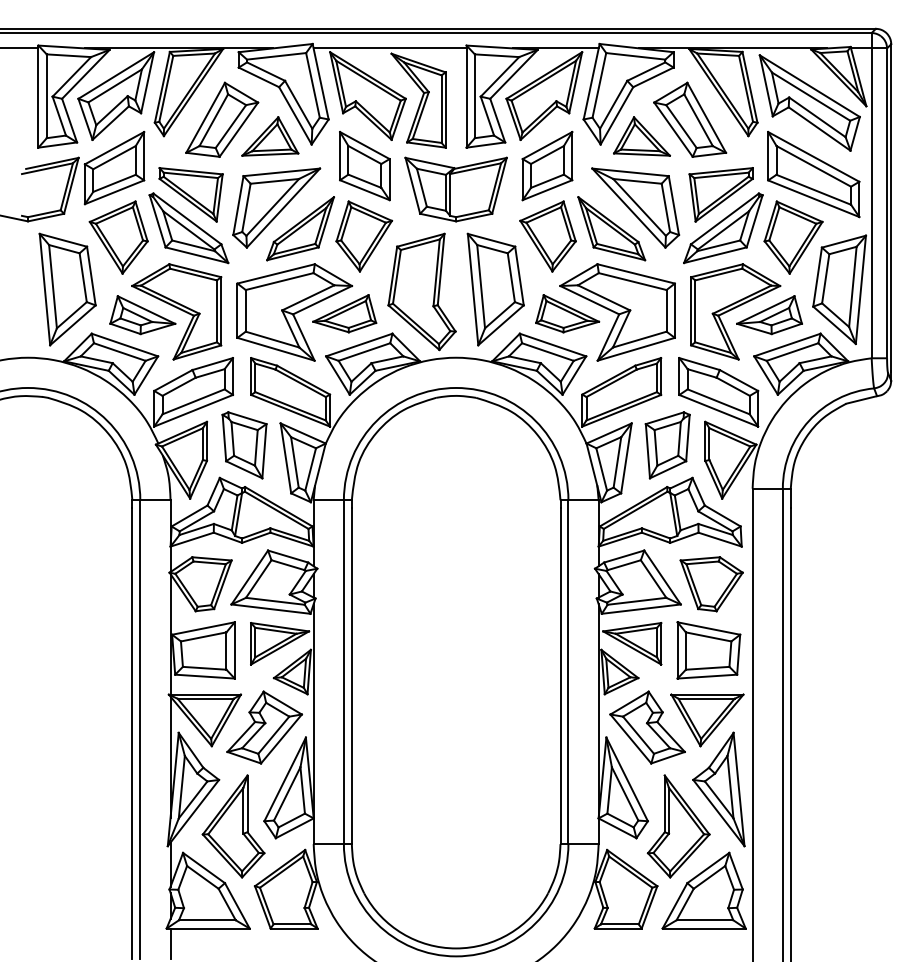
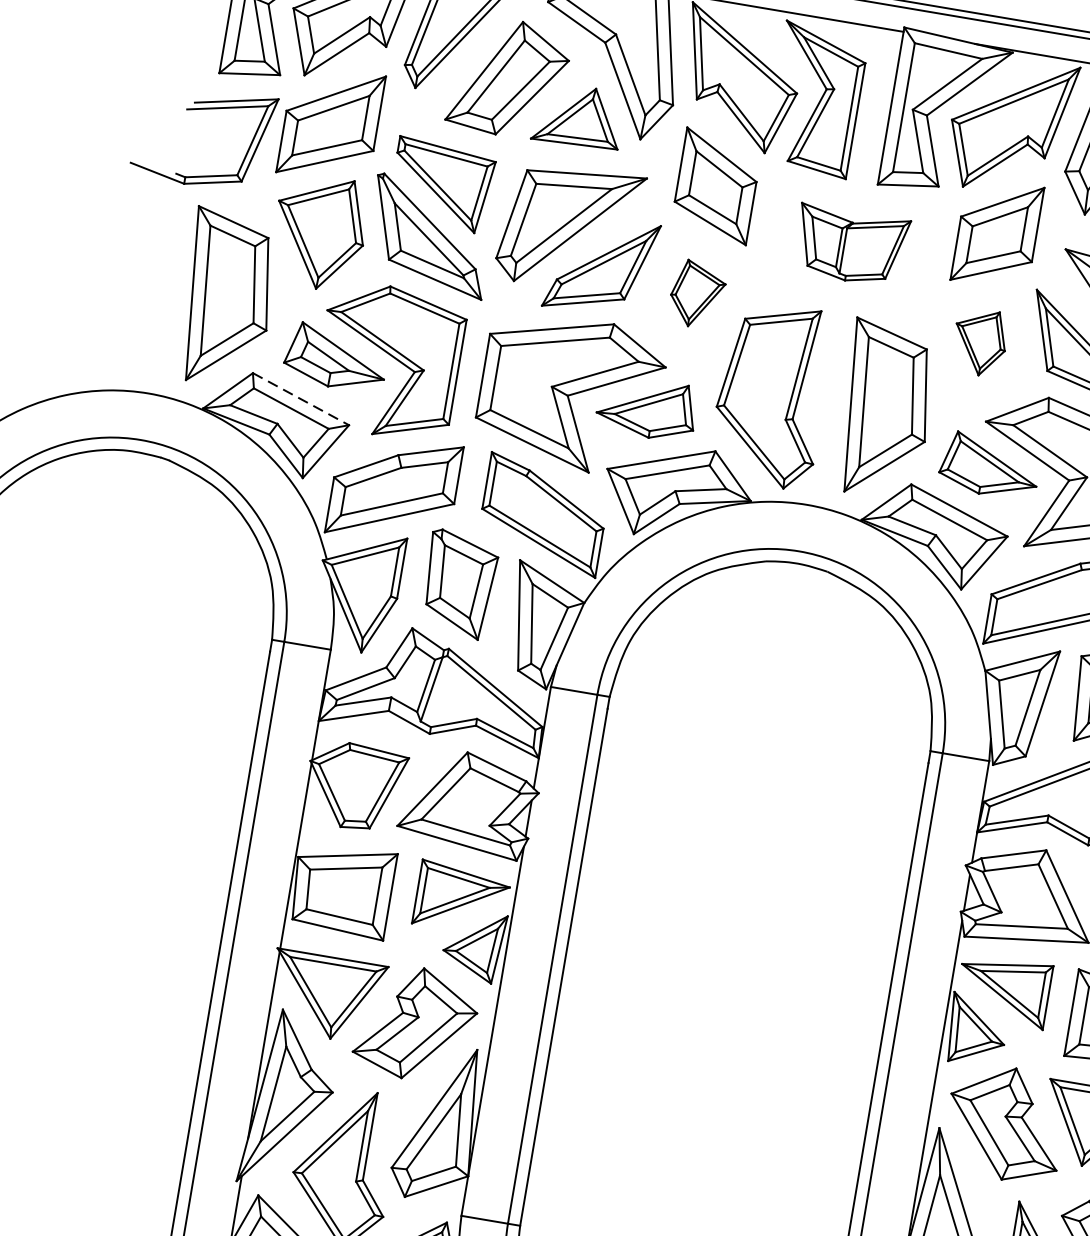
part: (455, 189) -> (849, 245), size x0.7
part: (364, 236) -> (697, 294), size x0.6
part: (547, 236) -> (979, 342), size x0.6
line: (125, 345) -> (301, 400), solid -> dashed

